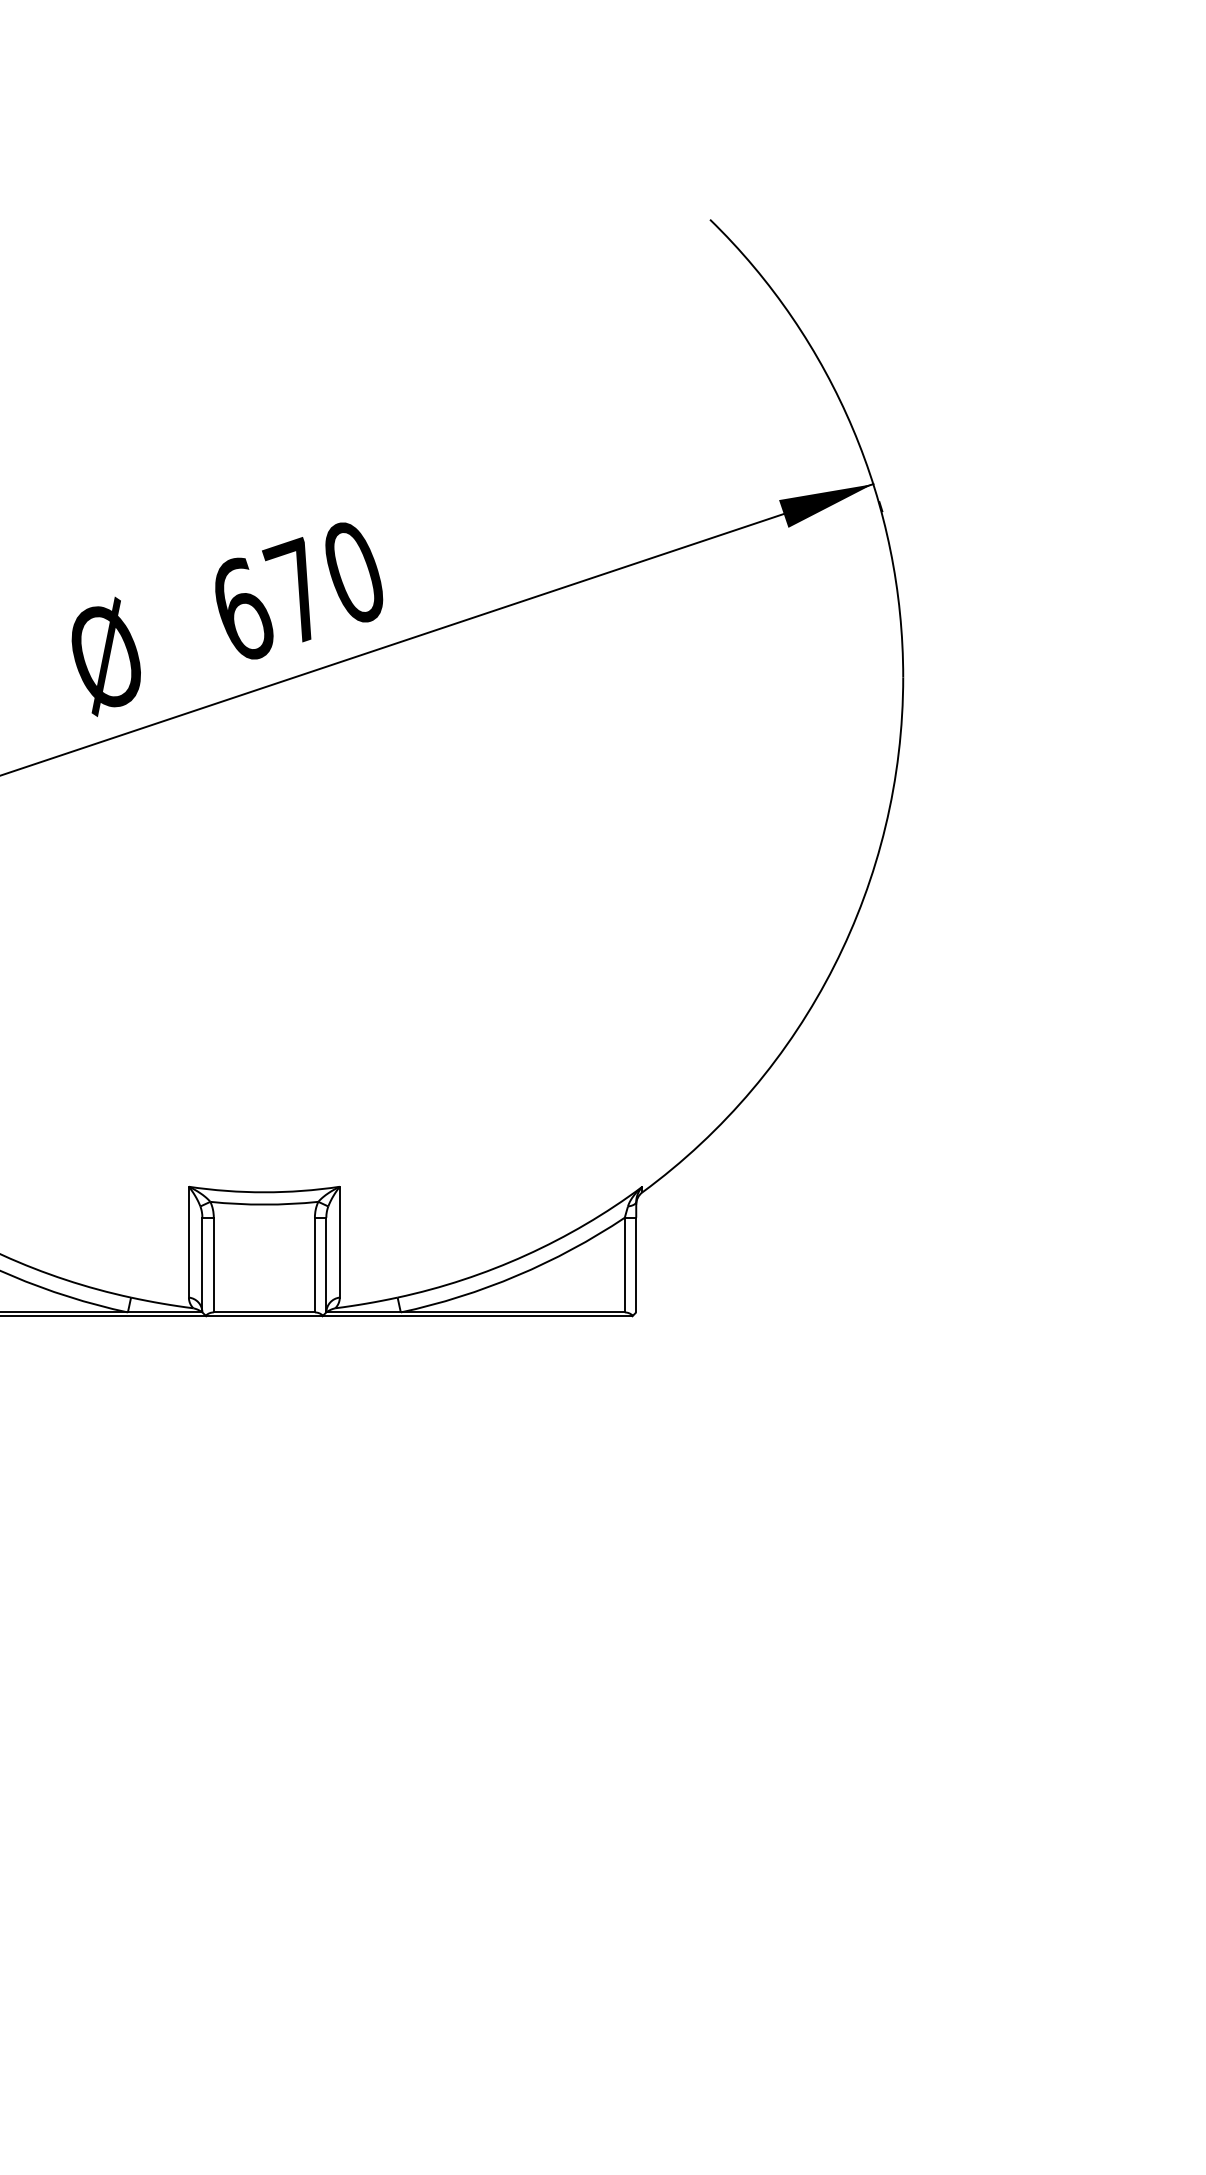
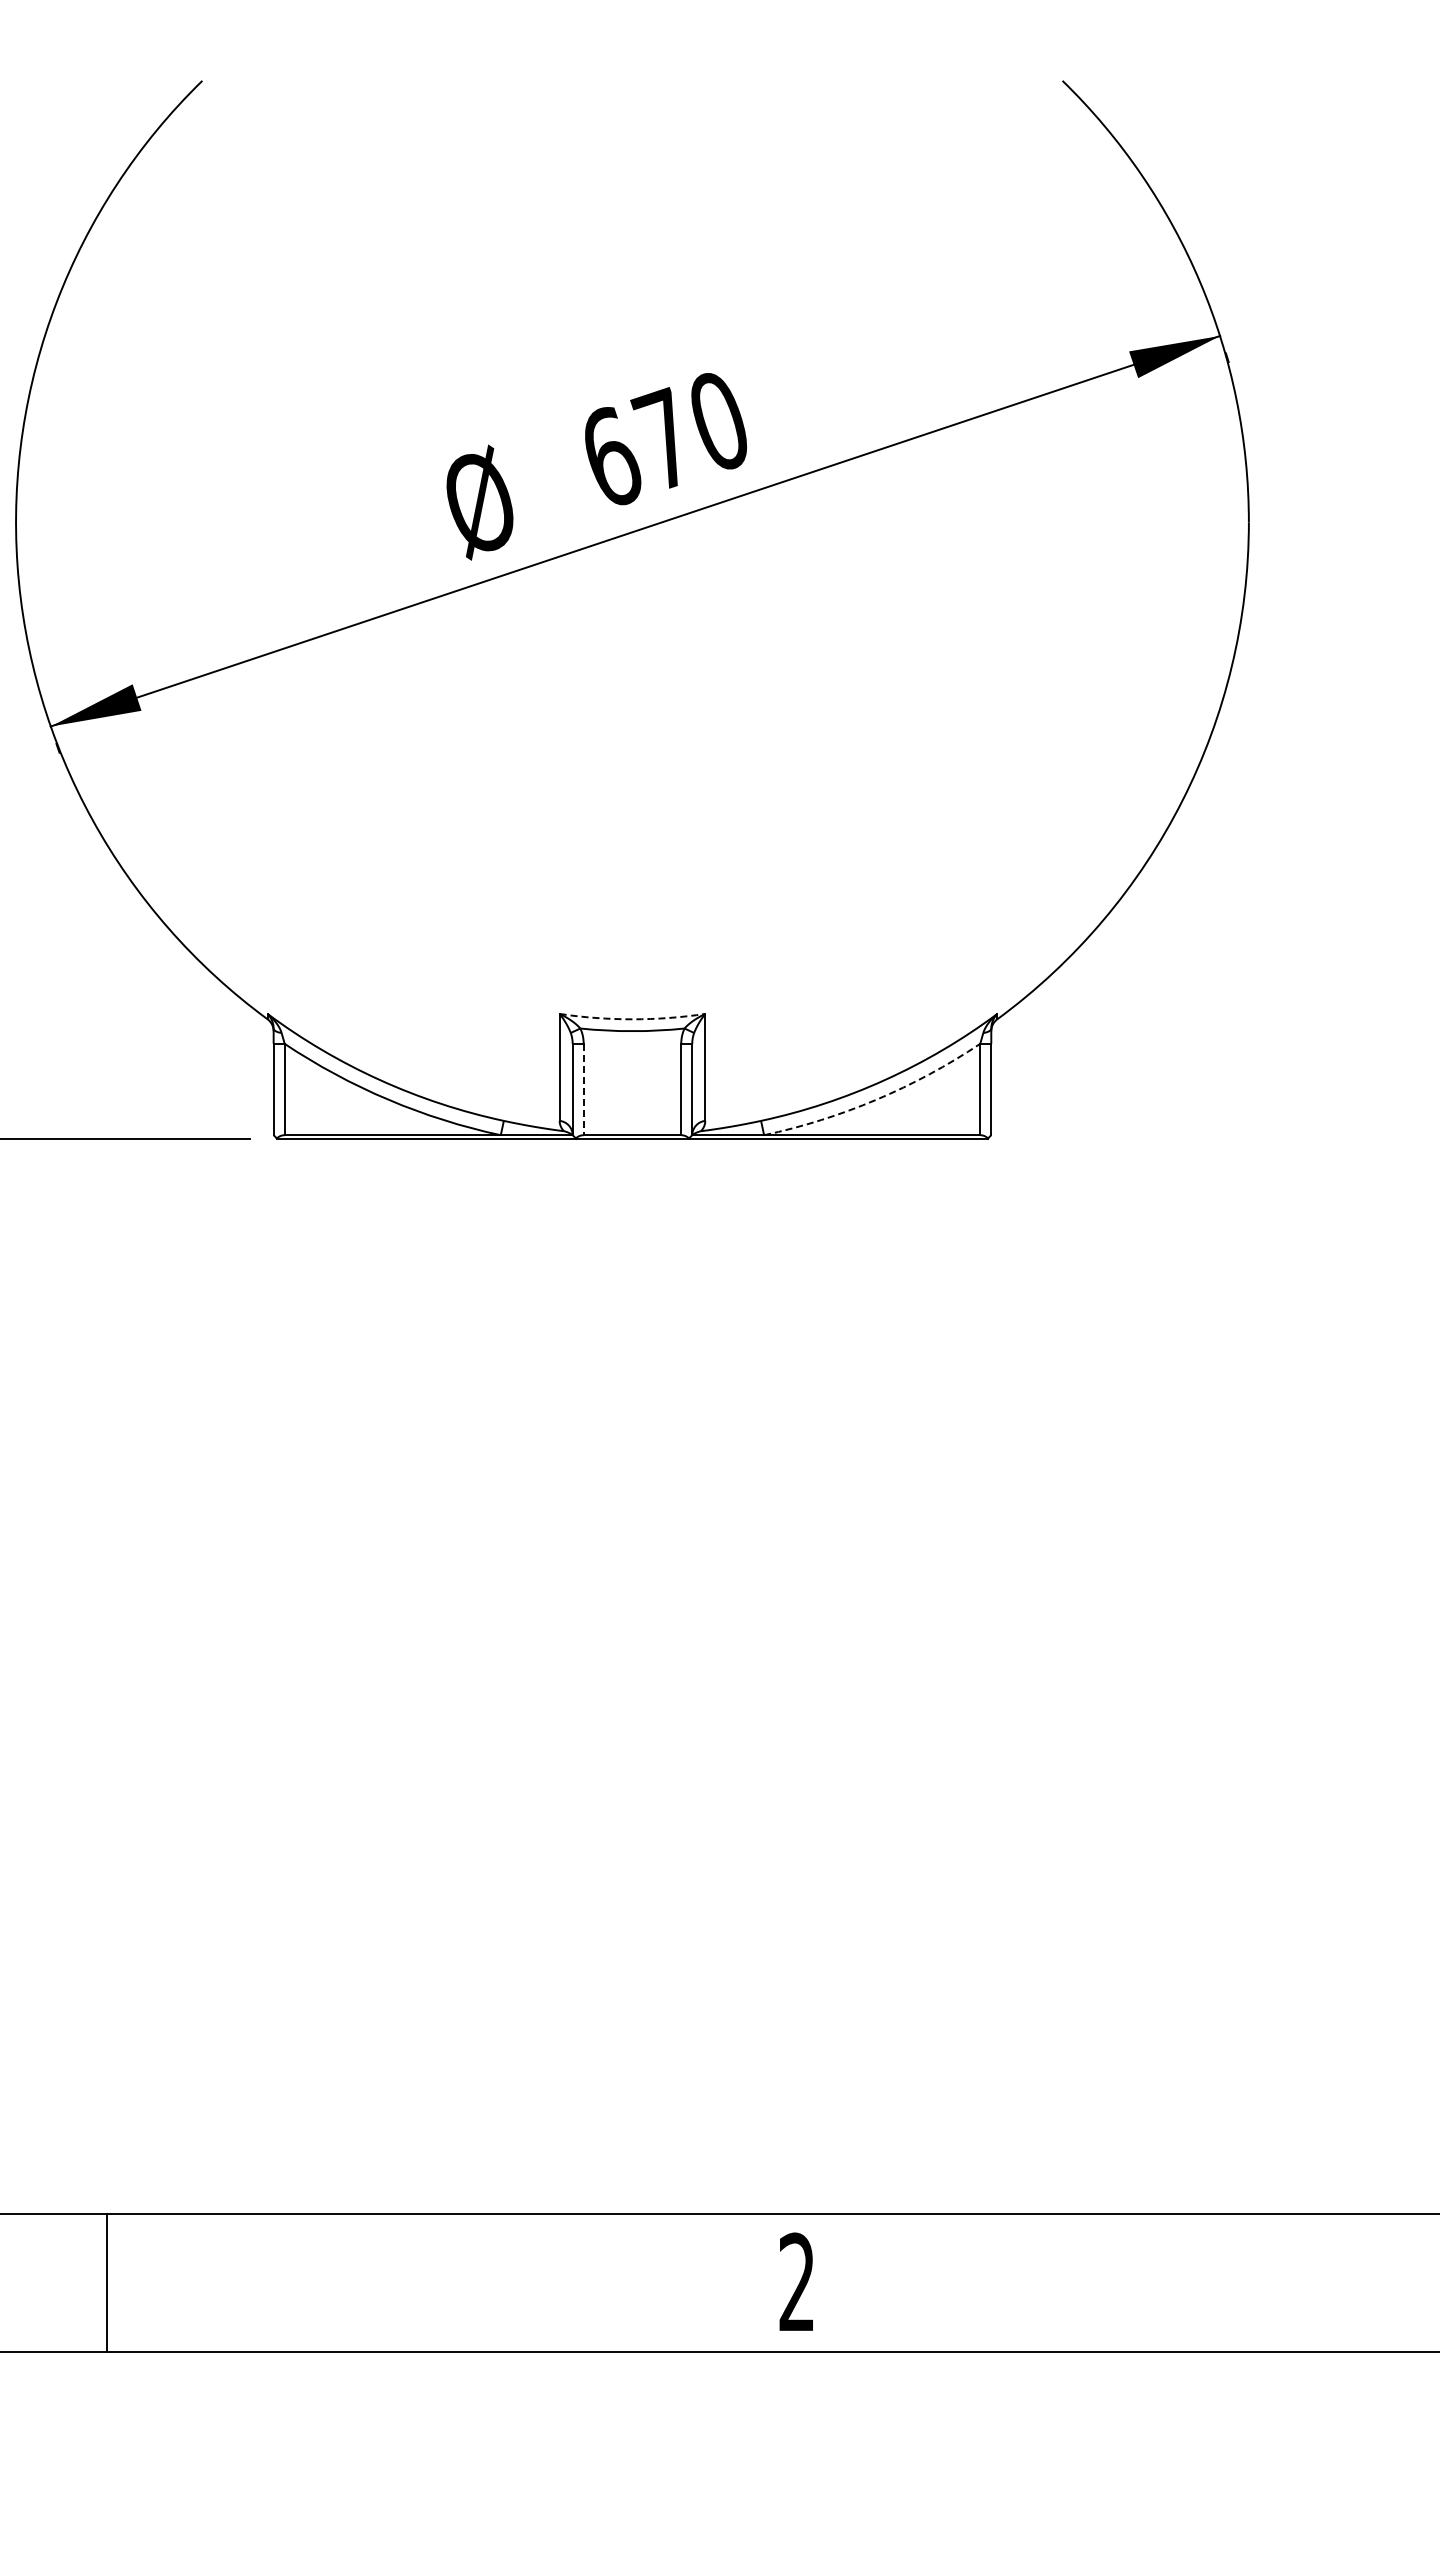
arc: (264, 1192) -> (632, 1019), solid -> dashed
line: (213, 1265) -> (583, 1089), solid -> dashed
arc: (517, 1275) -> (876, 1099), solid -> dashed

